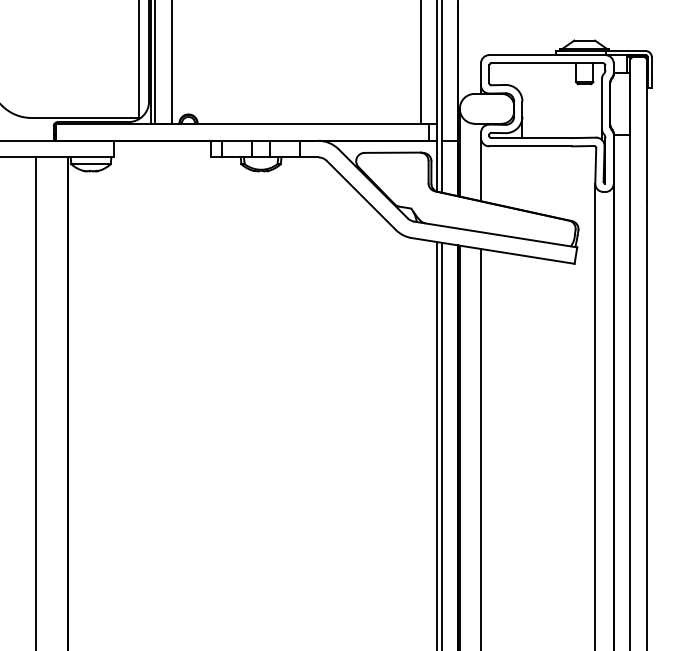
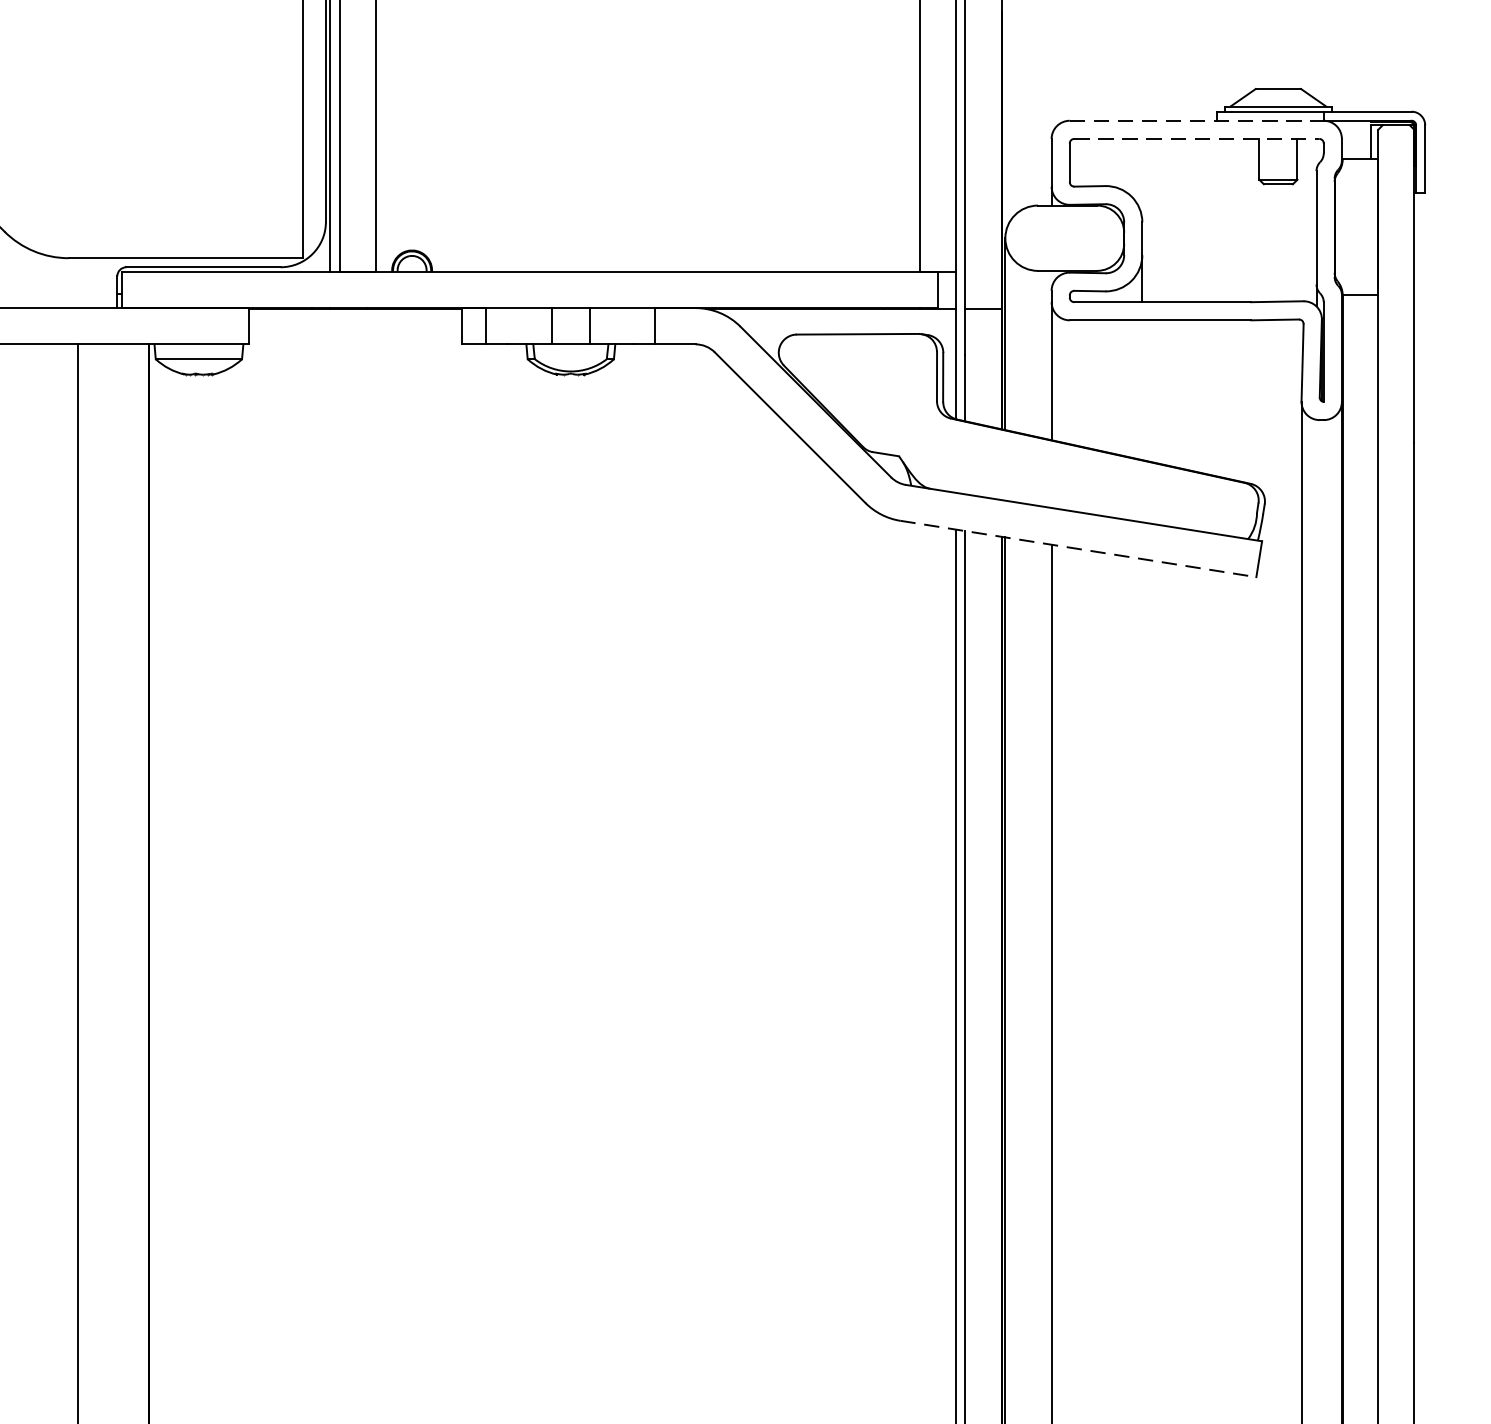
line: (547, 55) -> (1197, 121), solid -> dashed
line: (547, 63) -> (1197, 139), solid -> dashed
line: (493, 251) -> (1078, 550), solid -> dashed

